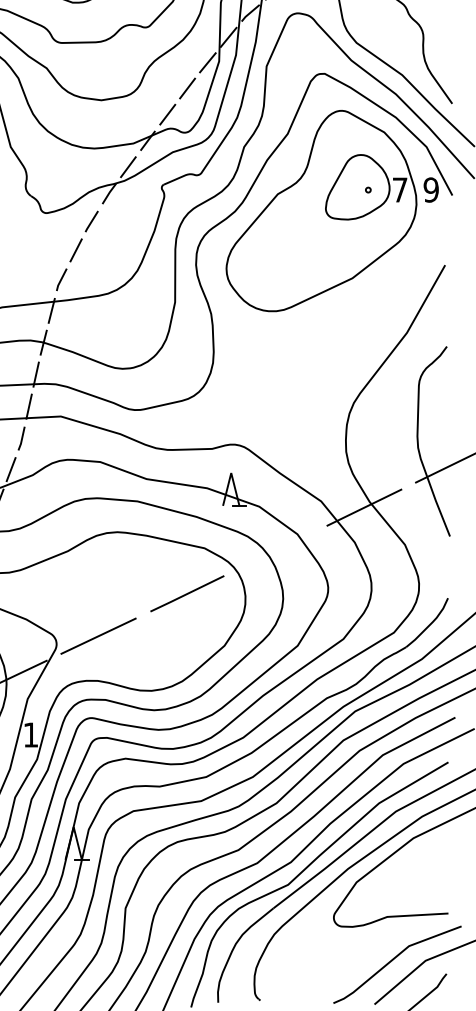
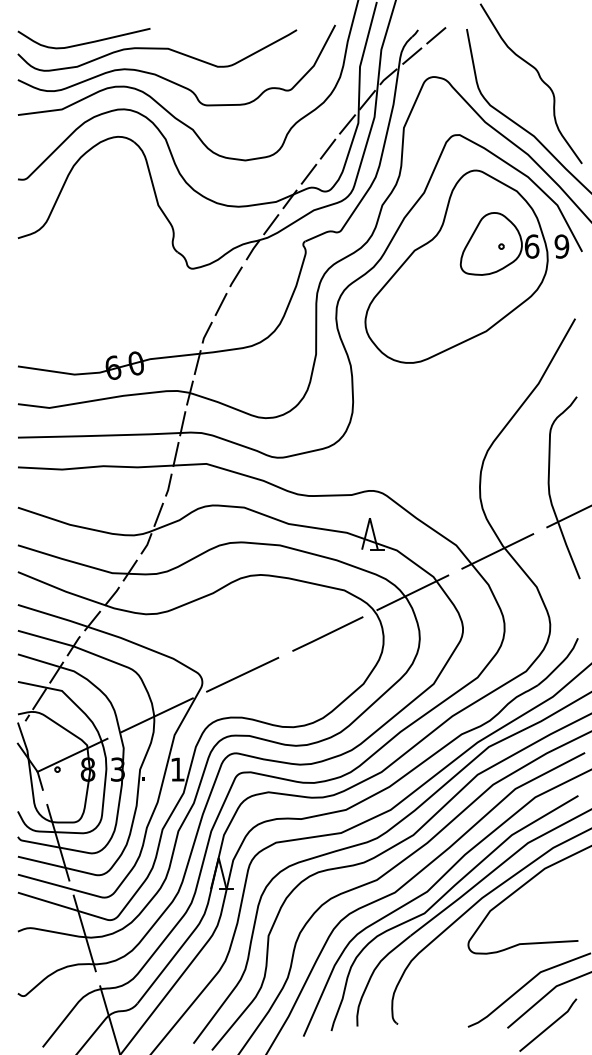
text: (399, 189) -> (531, 246), 7 -> 6
line: (275, 550) -> (412, 592), added

